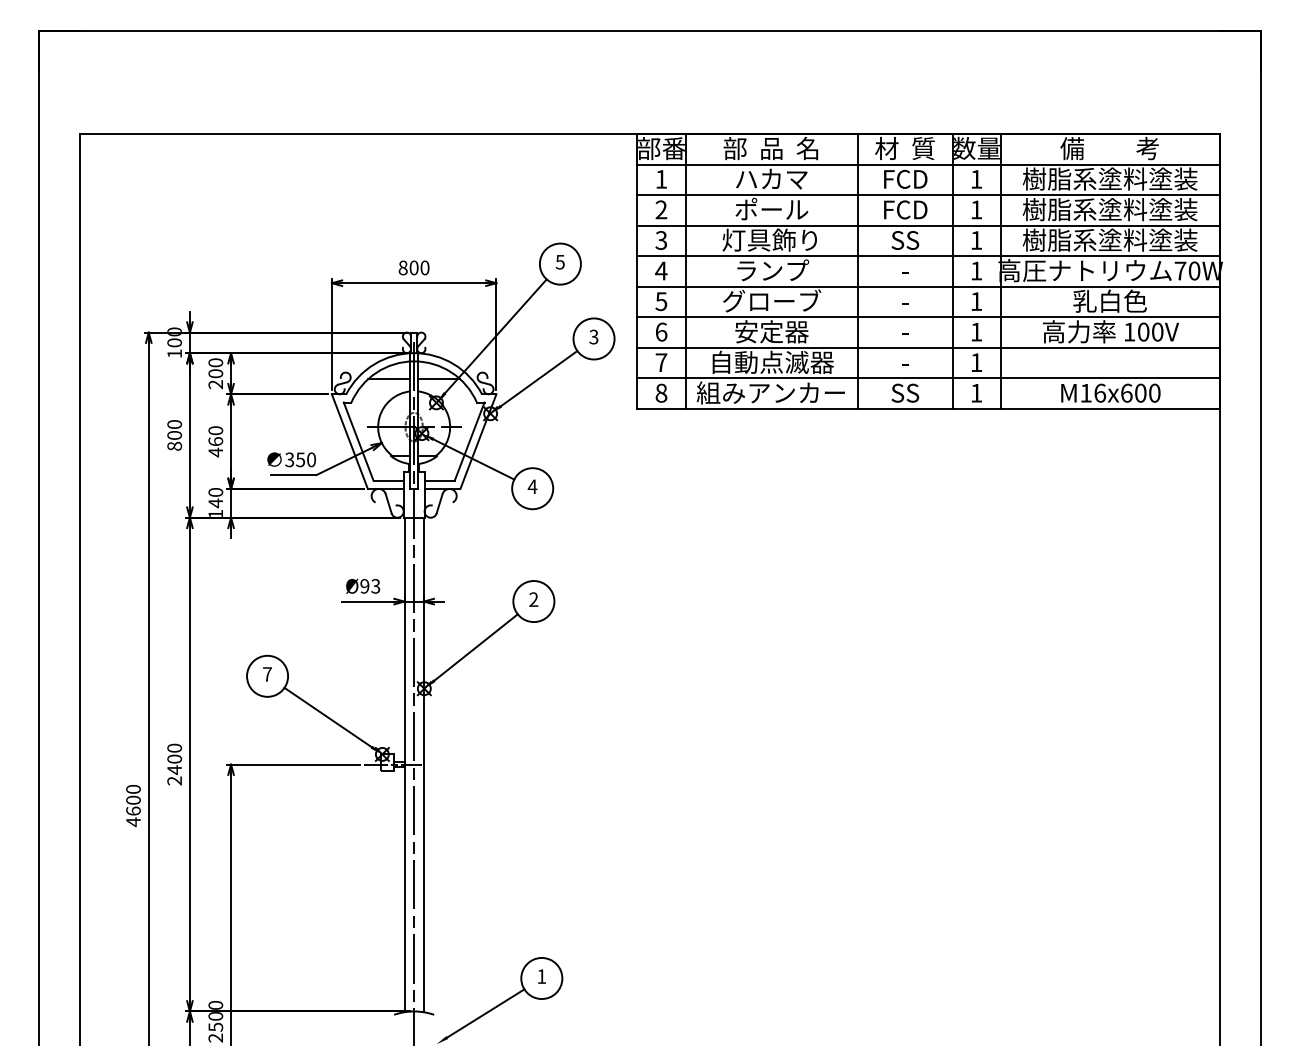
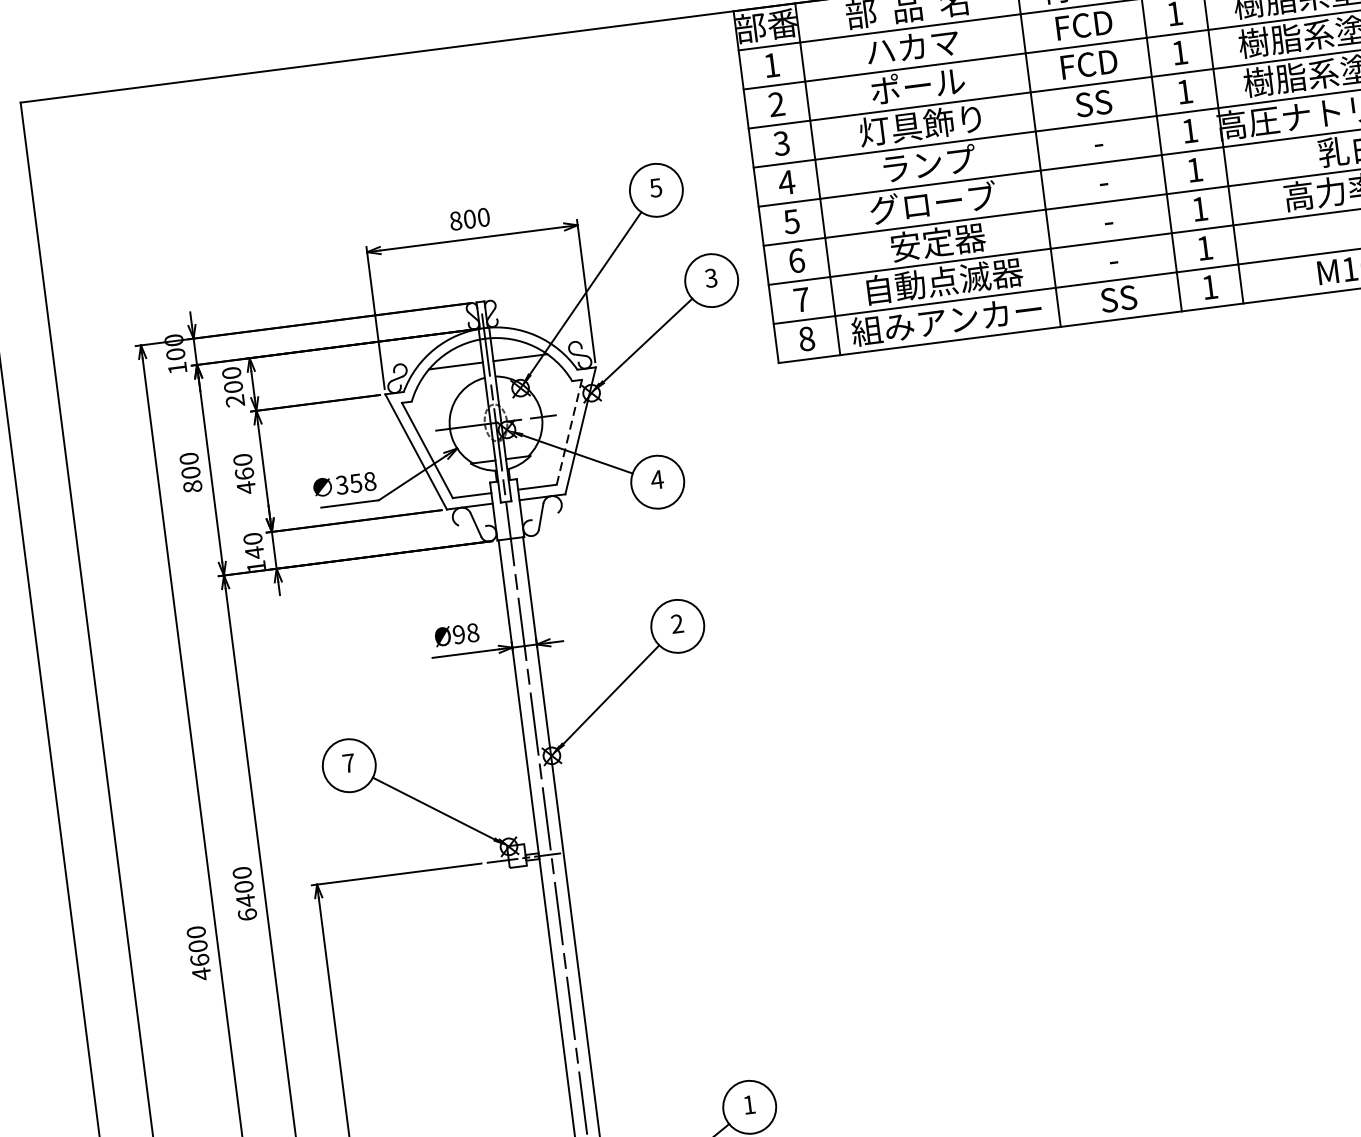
line: (469, 441) -> (569, 432), solid -> dashed
text: (311, 459) -> (369, 481), 350 -> 358
text: (375, 586) -> (472, 633), Ø93 -> Ø98
text: (174, 780) -> (247, 914), 2400 -> 6400

